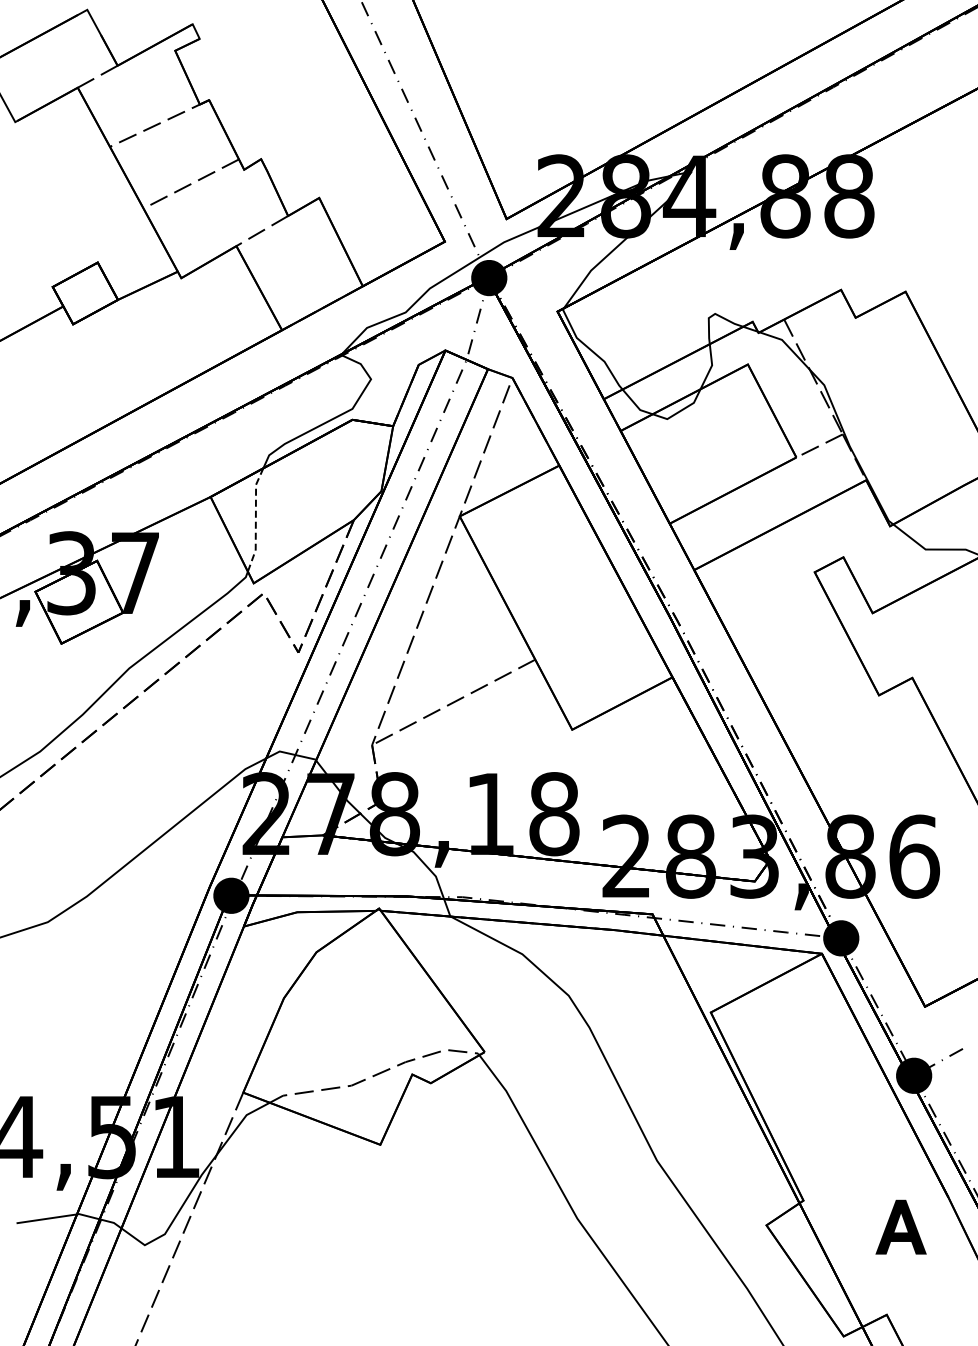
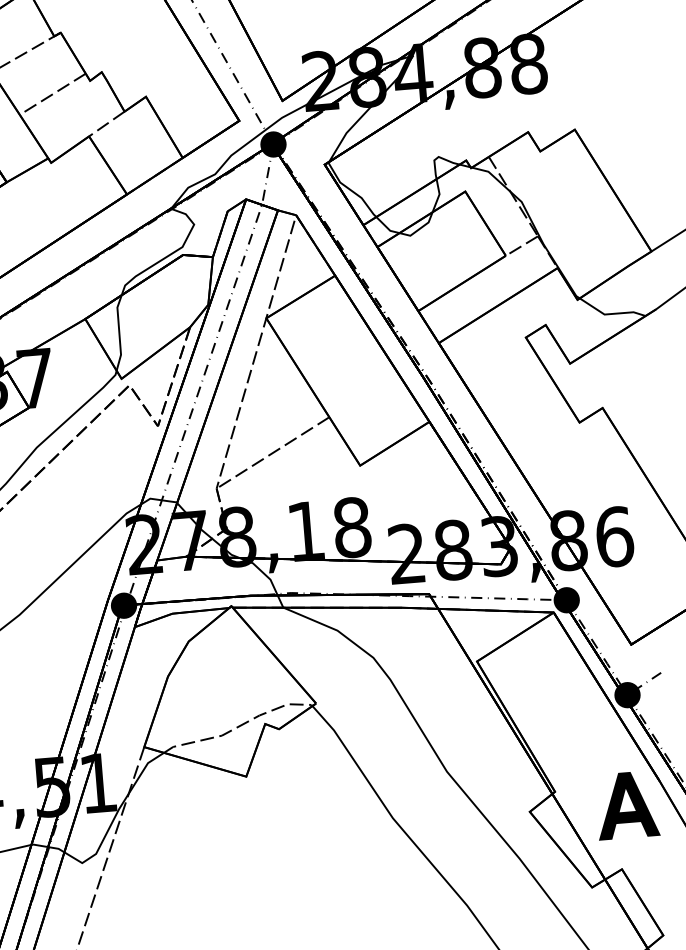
line: (255, 519) -> (119, 332), dashed -> solid
part: (900, 1226) -> (626, 804), size x1.67

